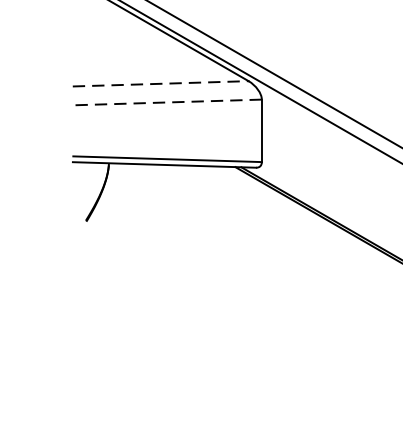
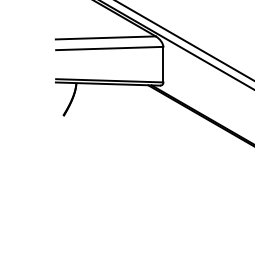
line: (161, 83) -> (106, 37), dashed -> solid
line: (167, 102) -> (109, 48), dashed -> solid

